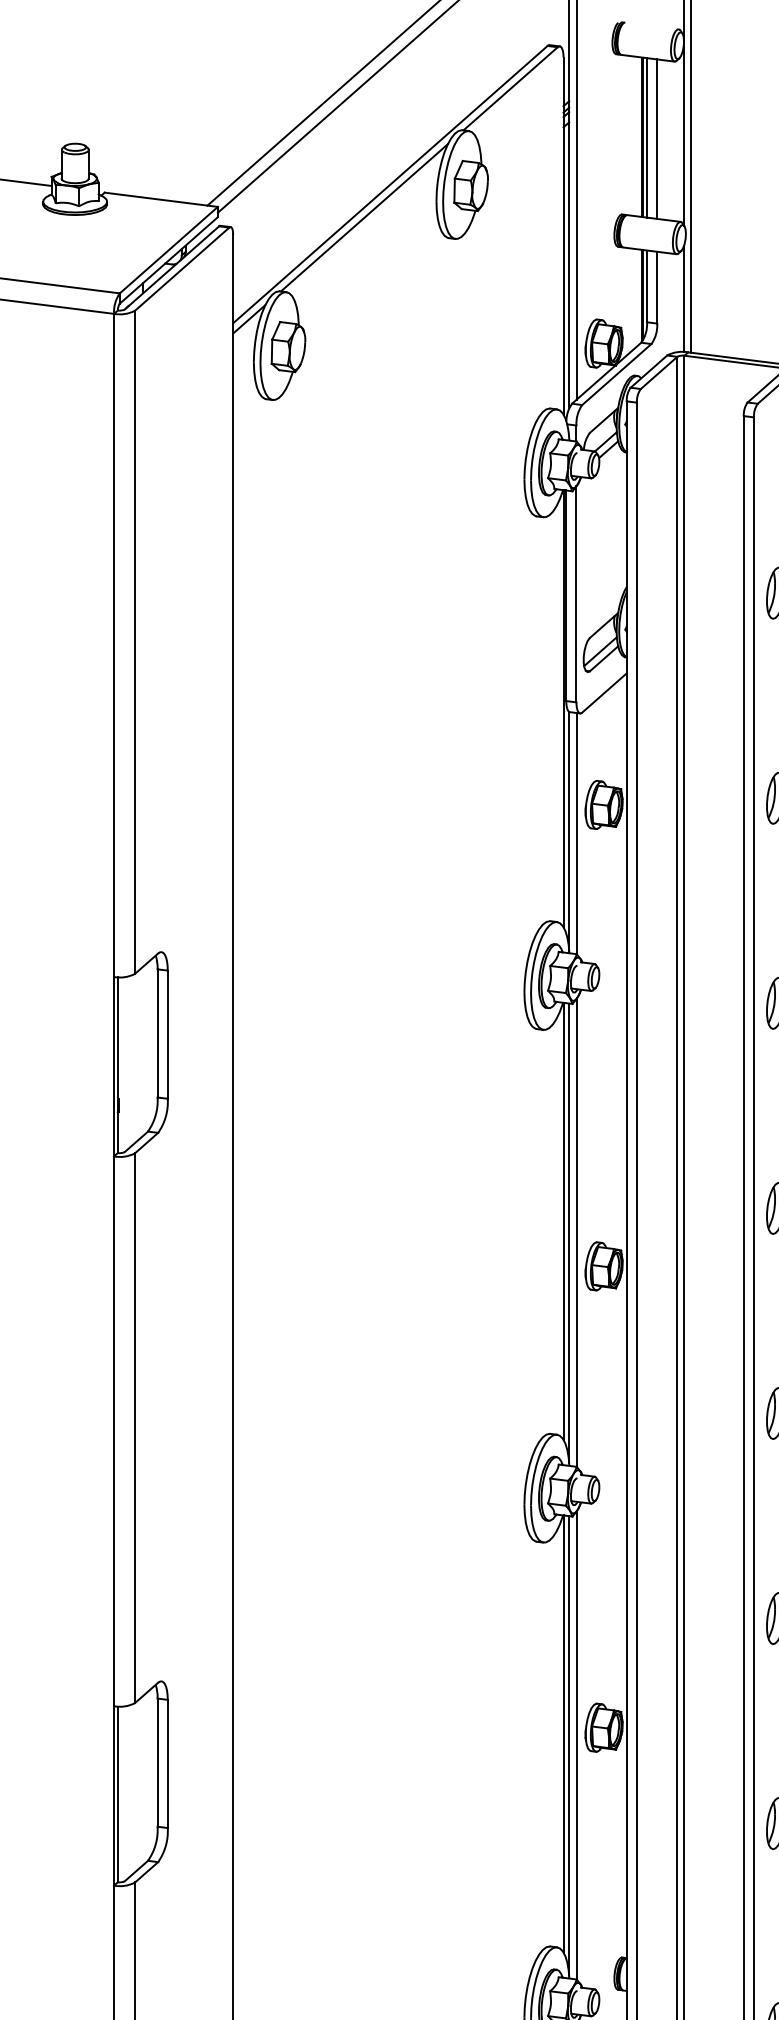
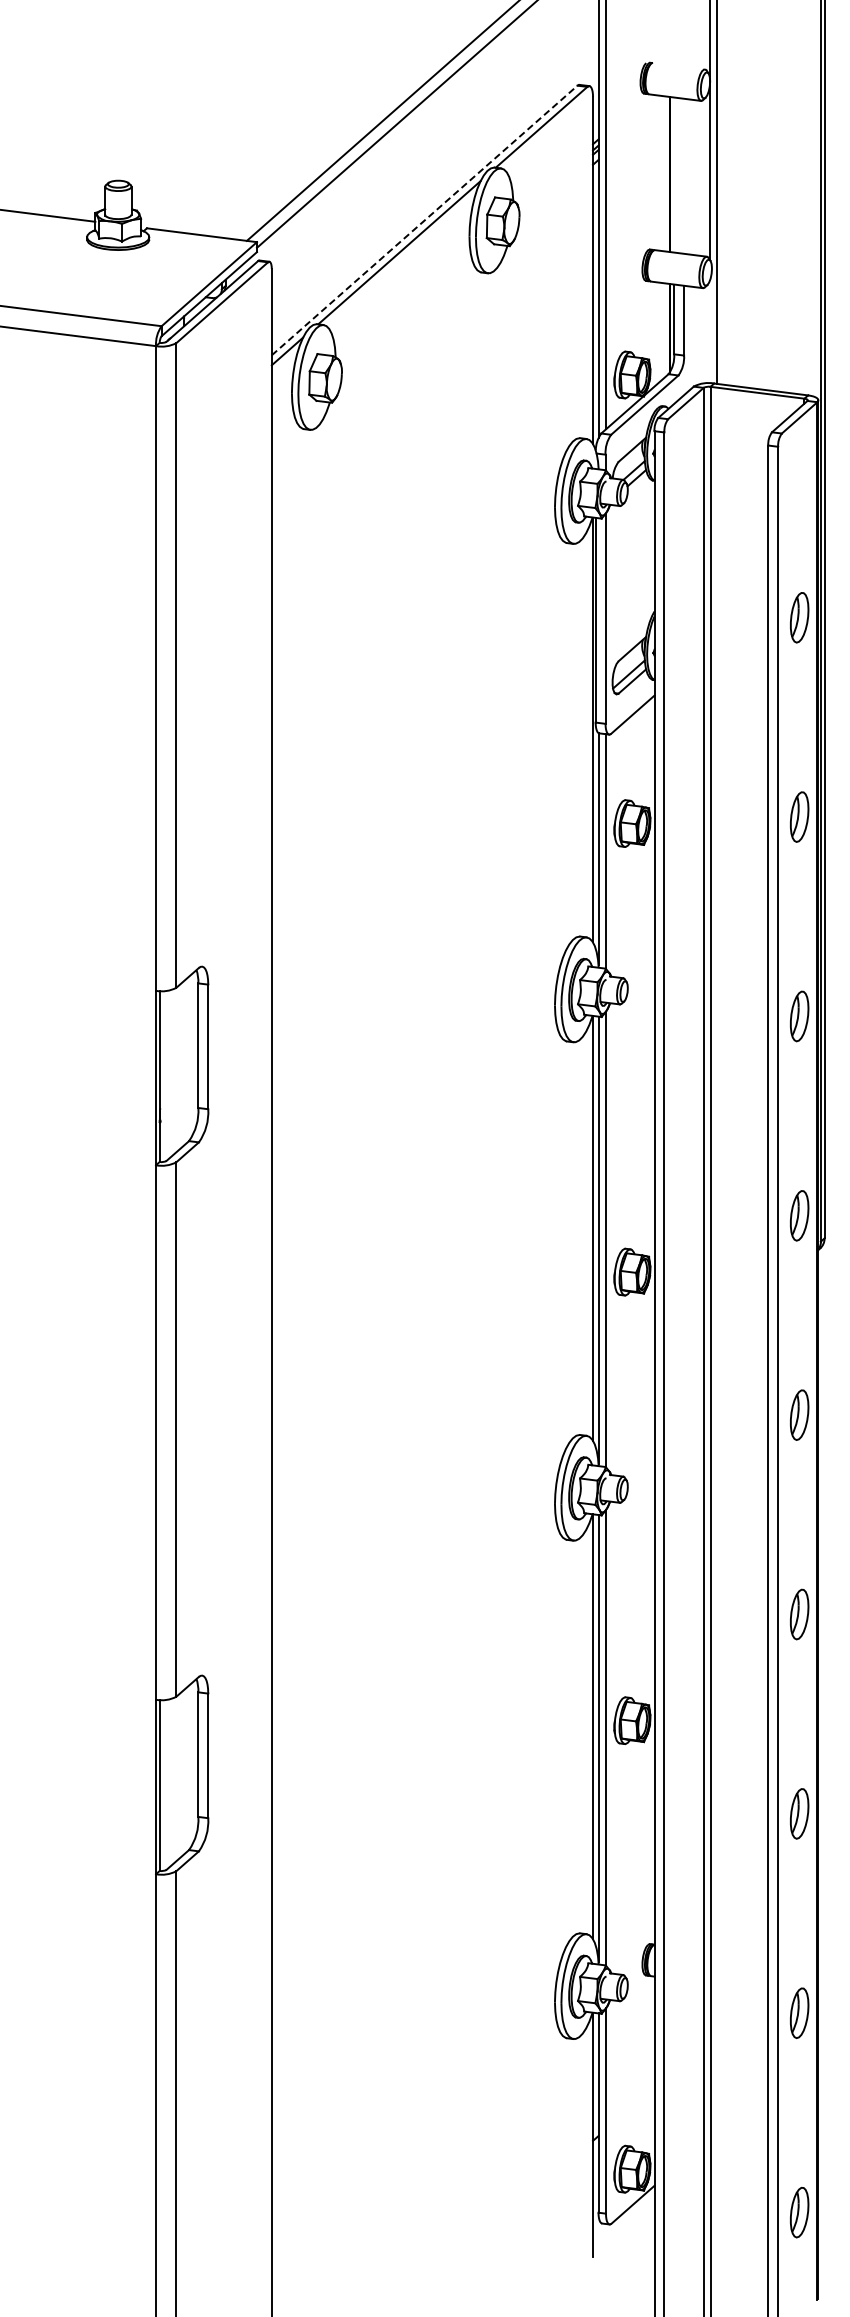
line: (647, 137) -> (674, 174), removed
line: (657, 138) -> (684, 175), removed
line: (390, 184) -> (424, 220), solid -> dashed
line: (684, 298) -> (710, 331), removed

